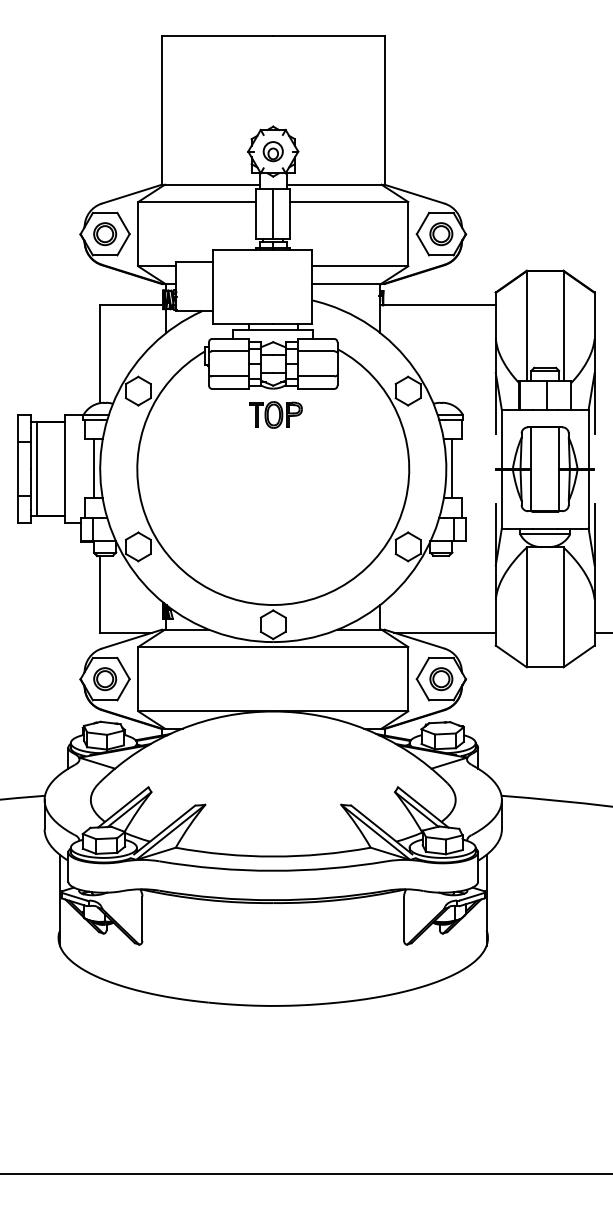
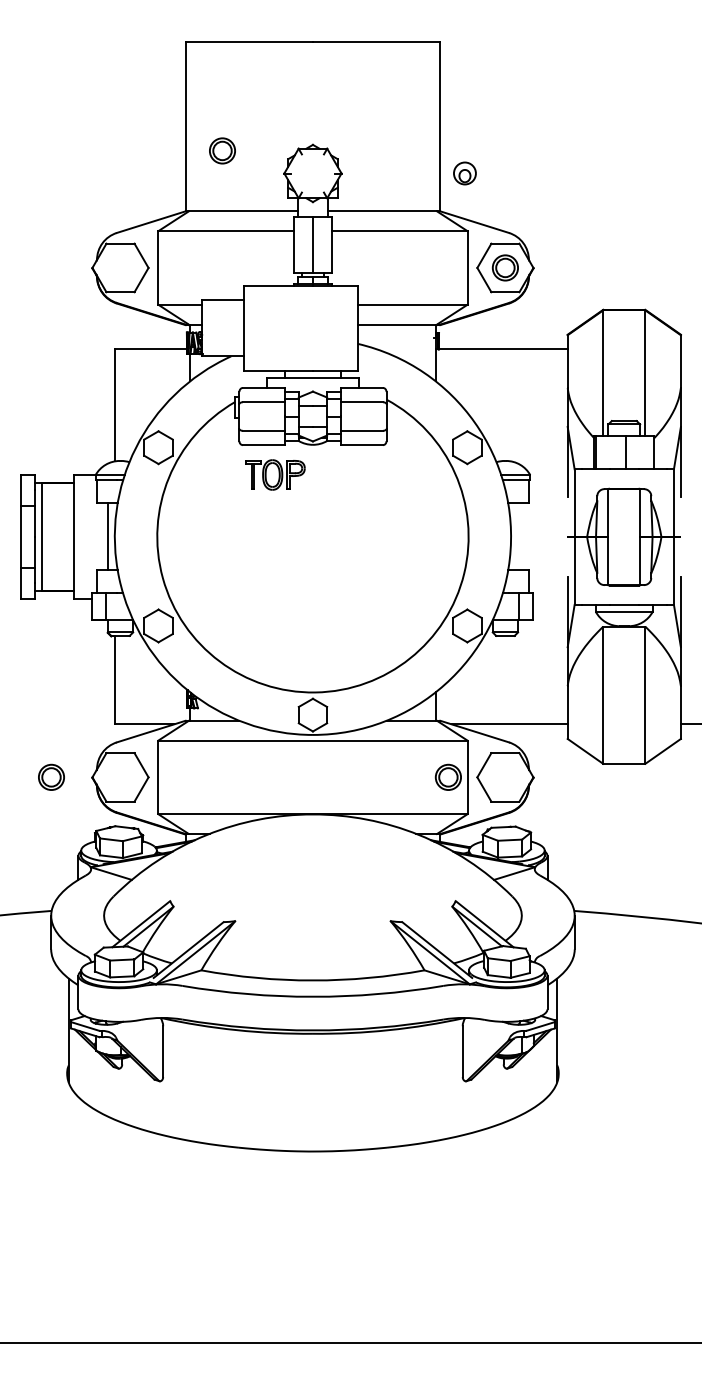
part: (272, 151) -> (464, 173), moved
part: (105, 233) -> (222, 150), moved
part: (276, 414) -> (275, 474), moved
line: (452, 468) -> (518, 536), removed
part: (105, 678) -> (51, 776), moved
part: (440, 678) -> (447, 776), moved

